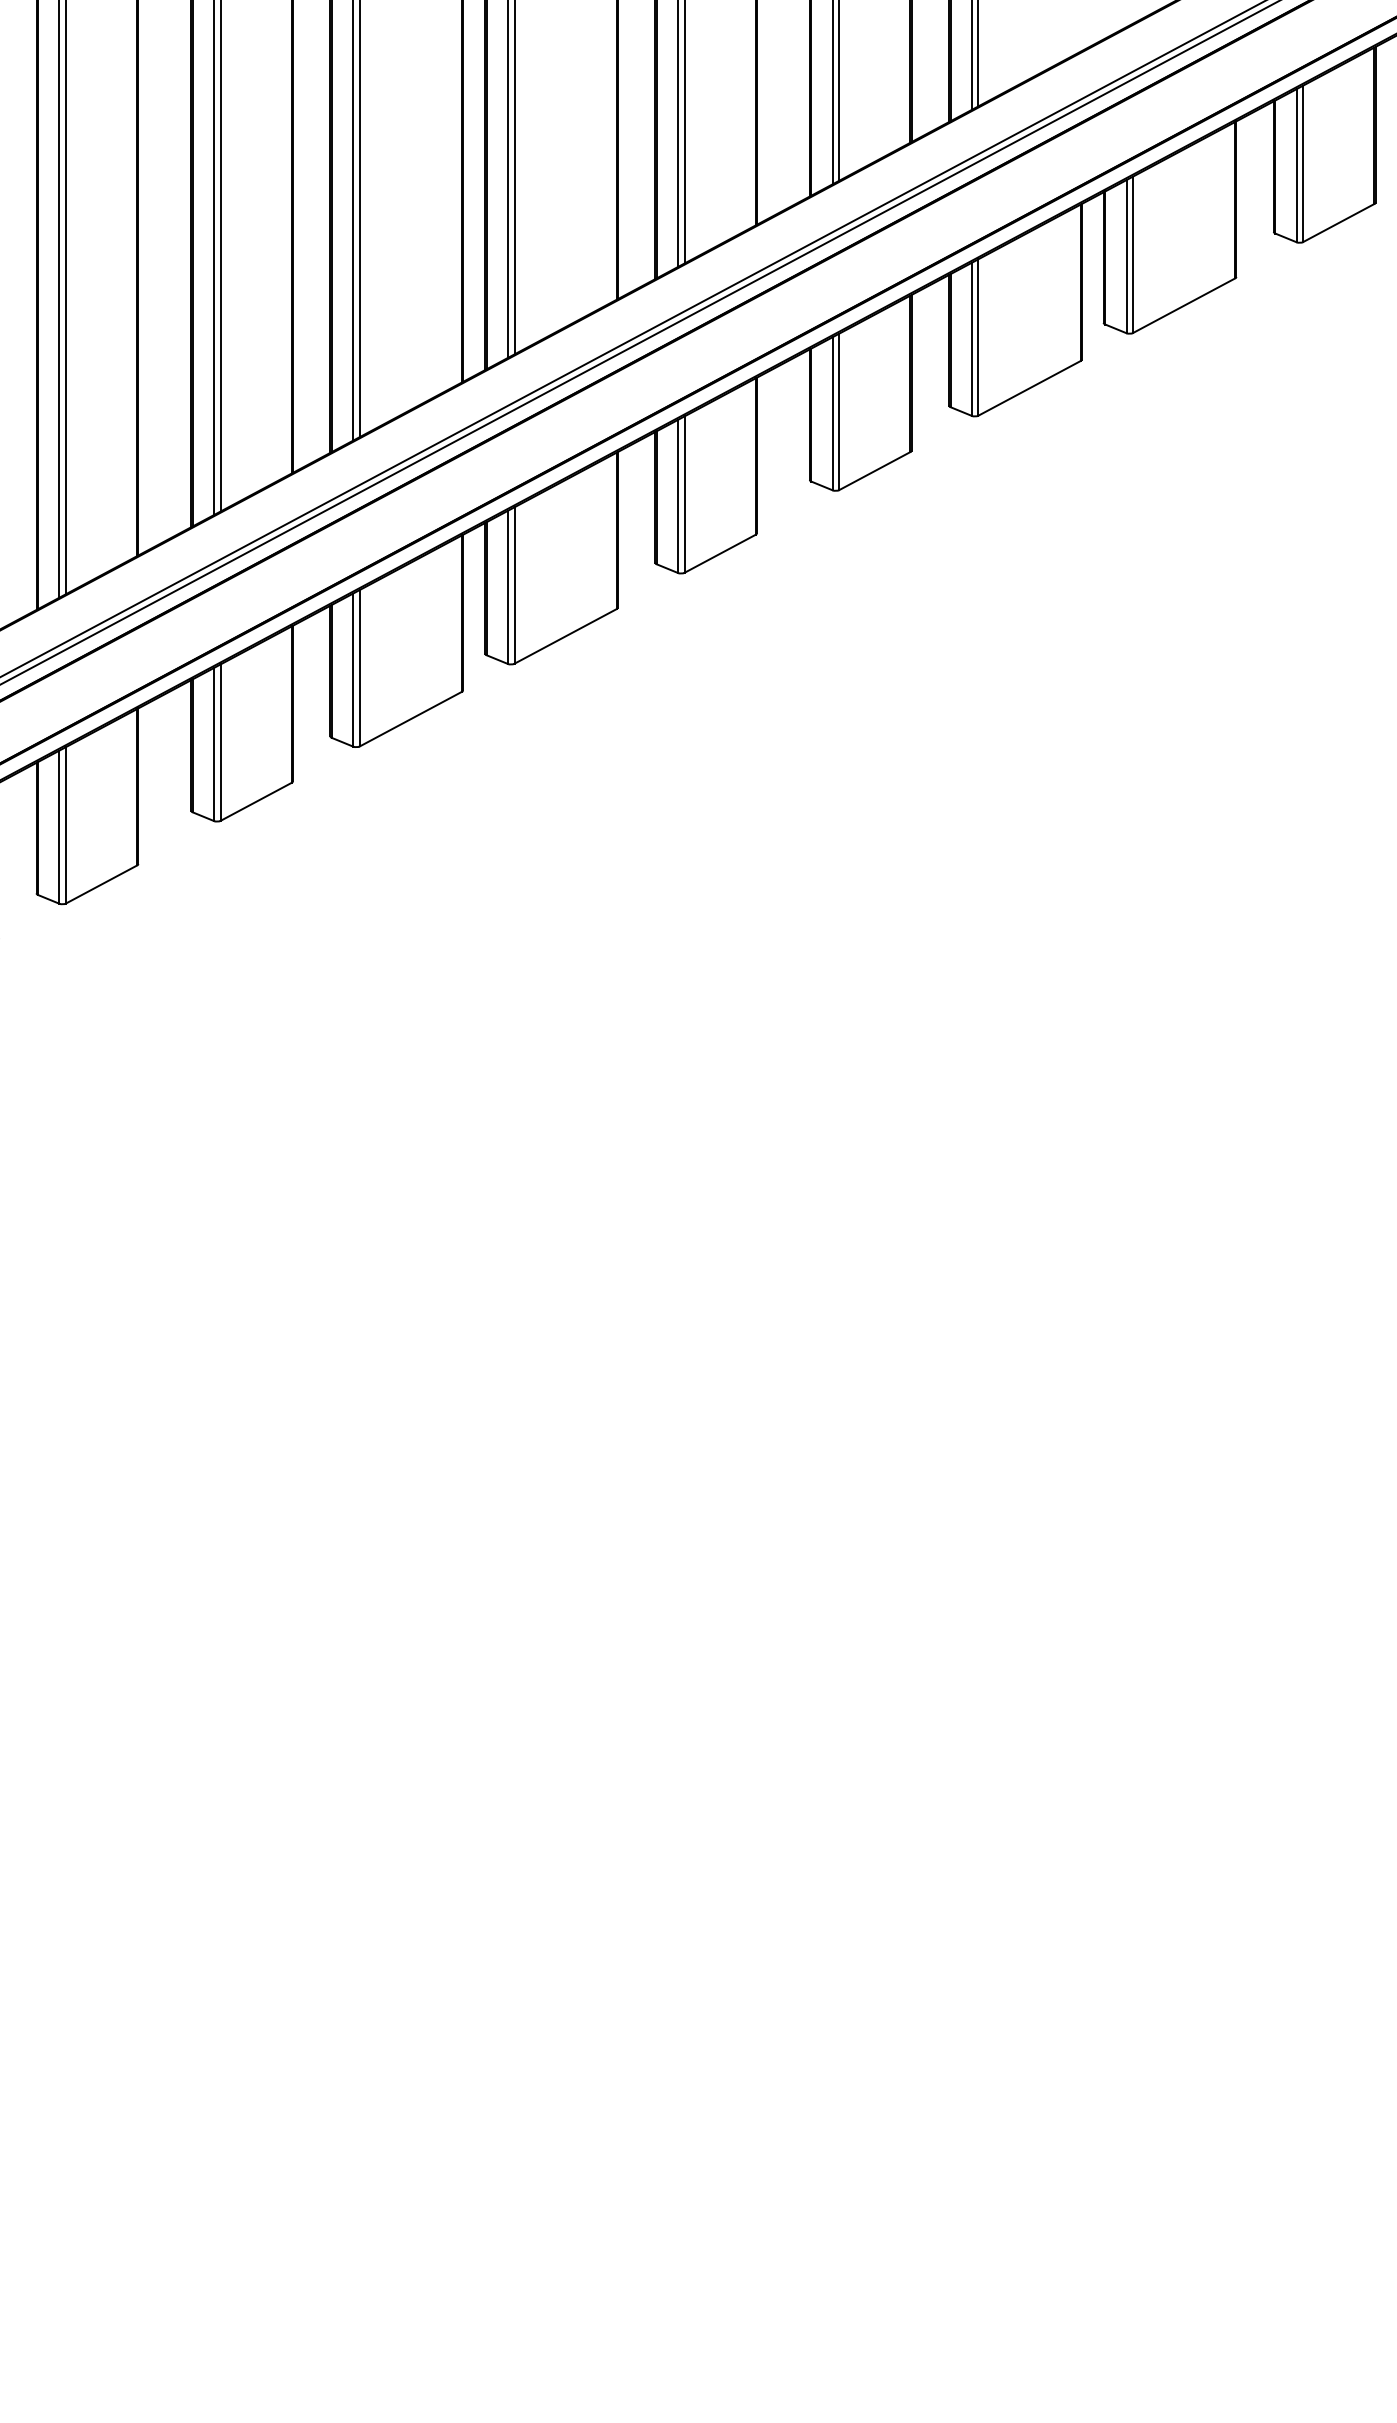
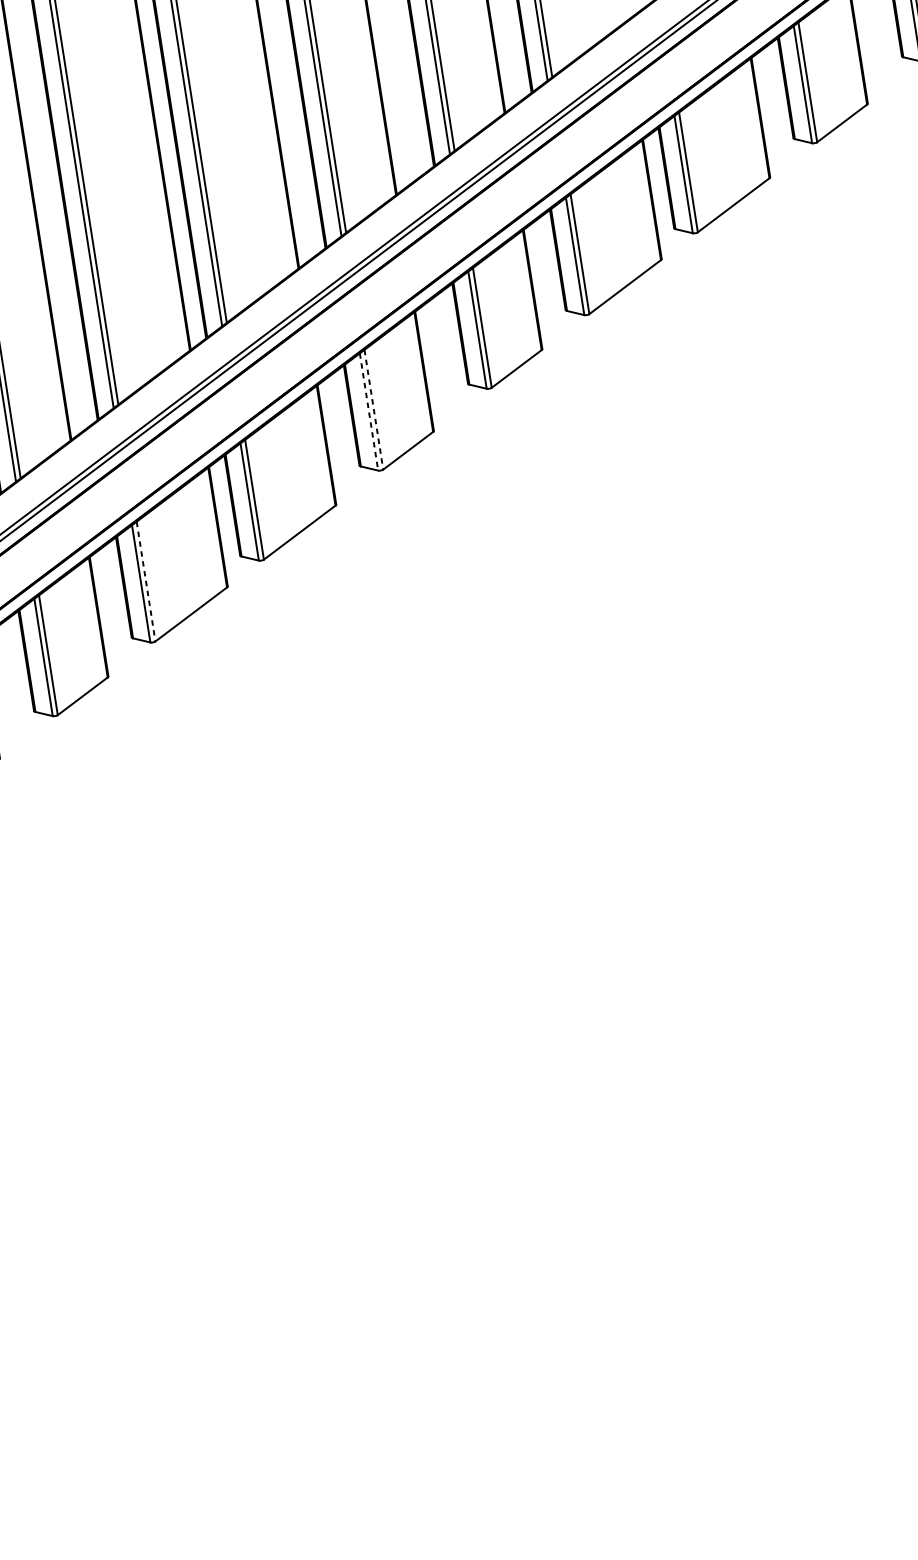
line: (684, 495) -> (373, 410), solid -> dashed
line: (678, 496) -> (369, 411), solid -> dashed
line: (359, 668) -> (145, 581), solid -> dashed

